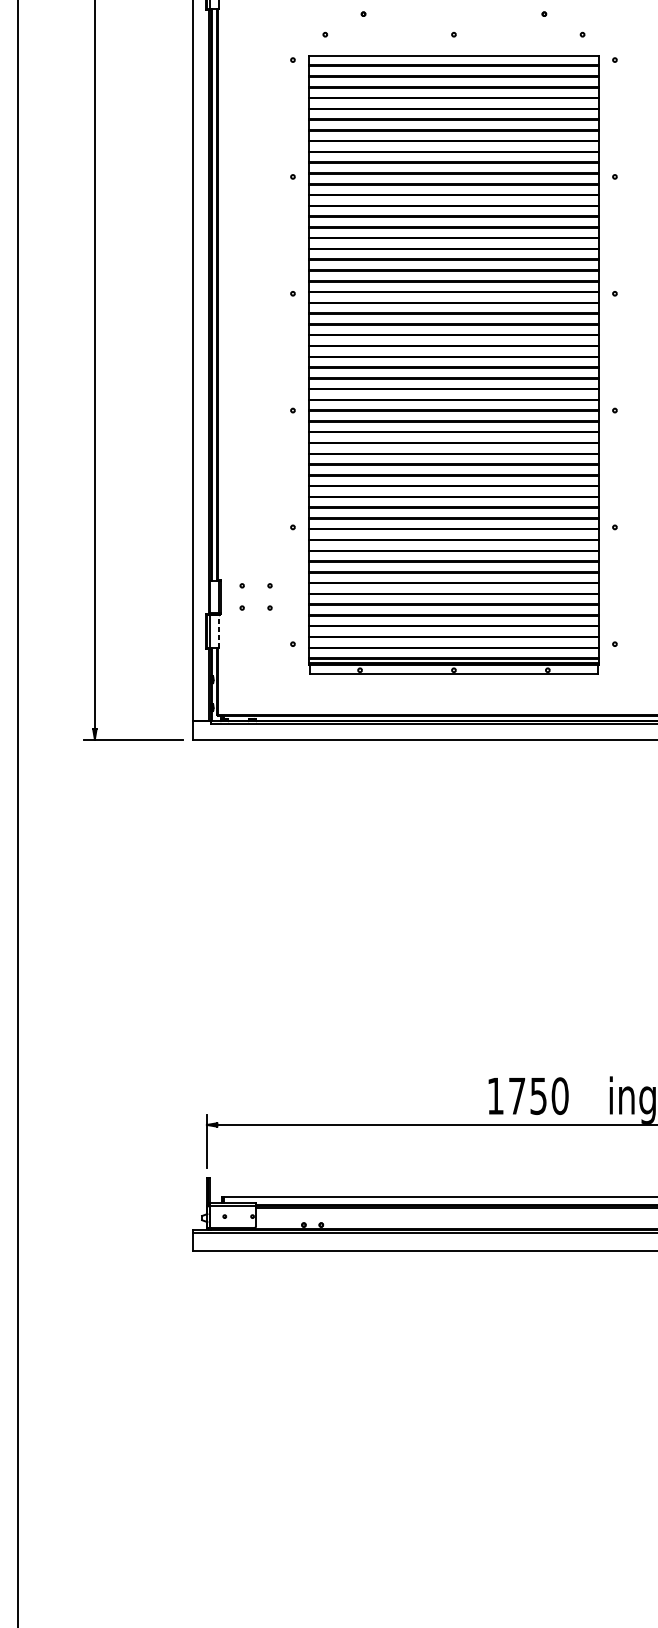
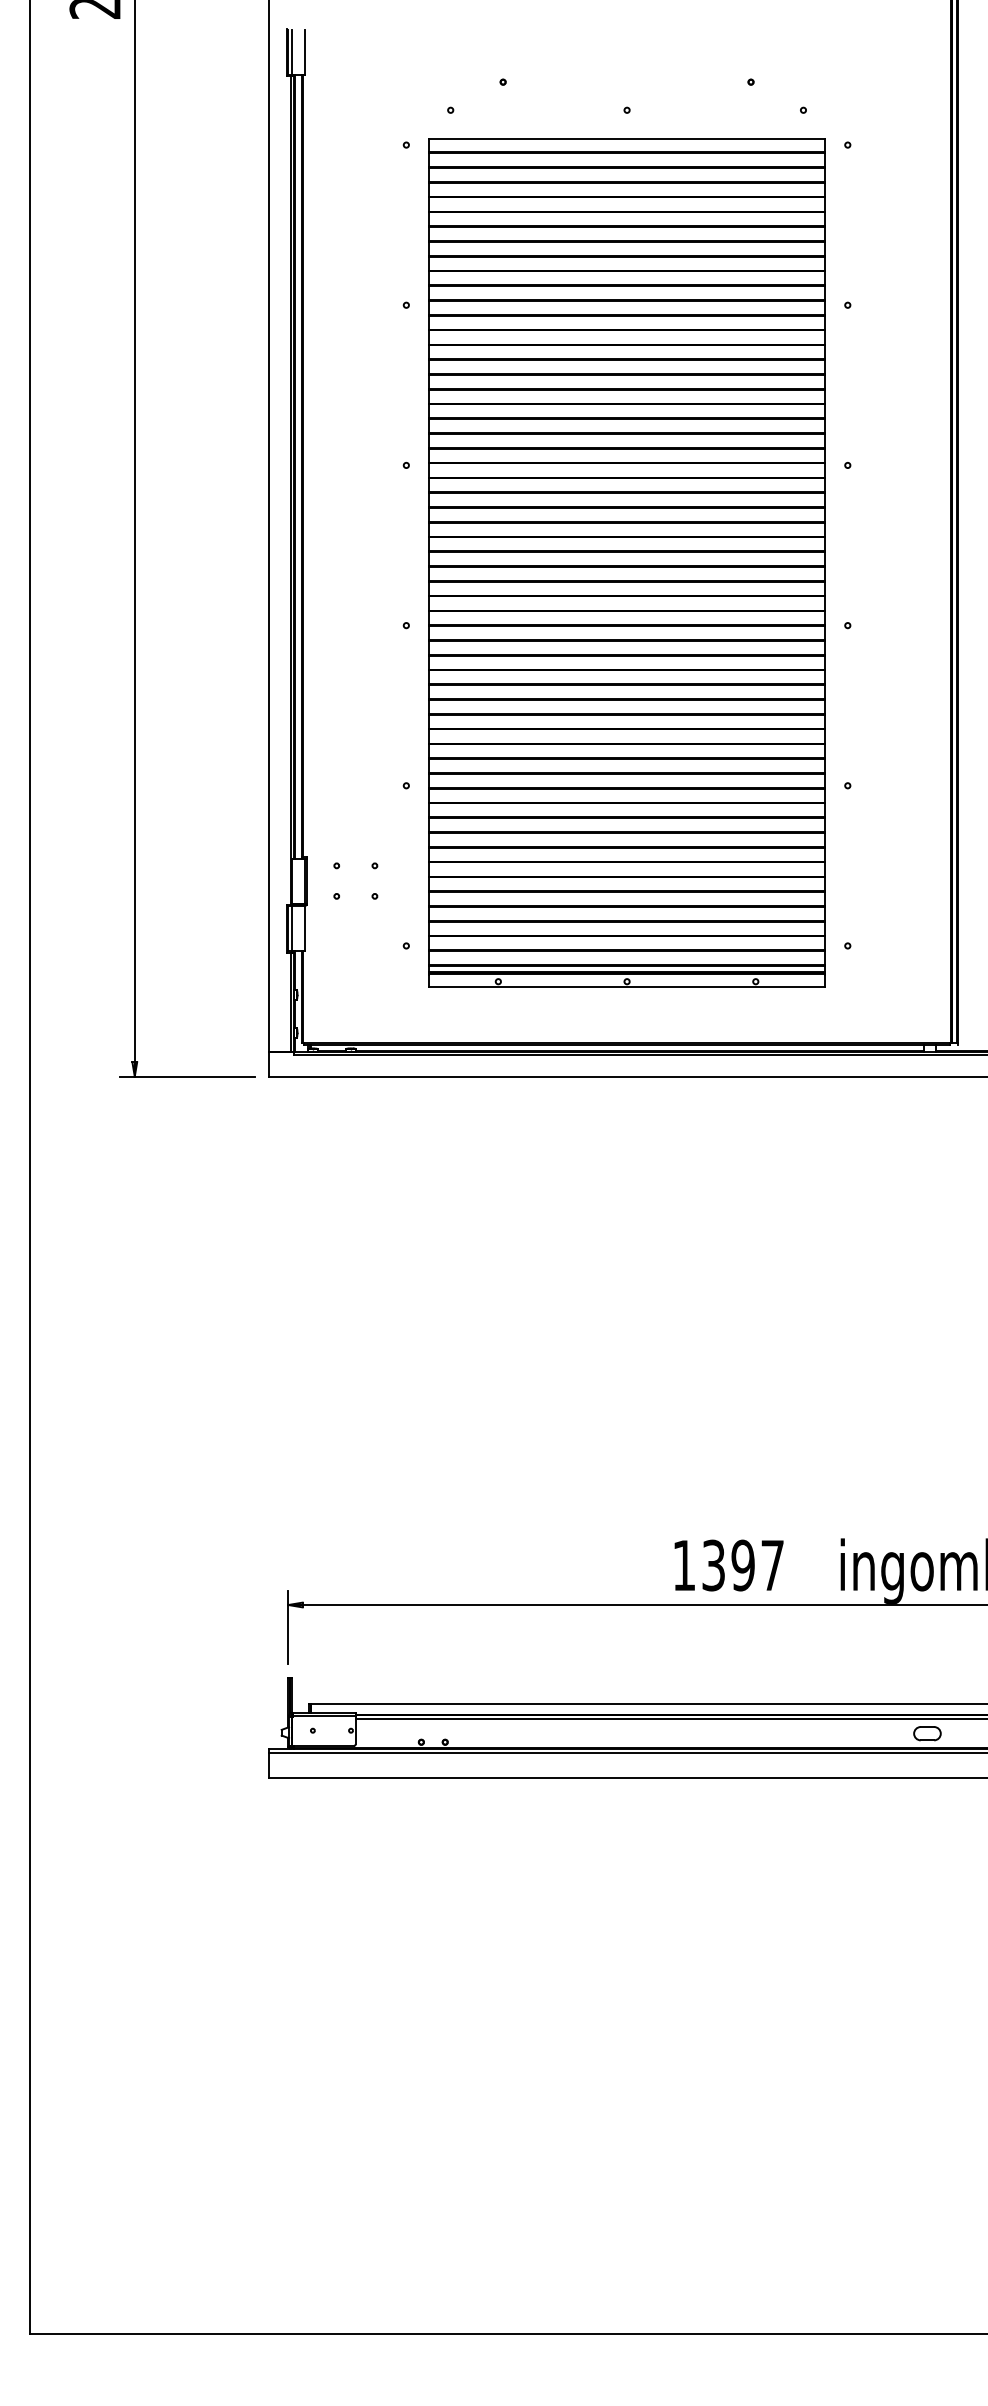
line: (219, 631) -> (305, 928), dashed -> solid
text: (538, 1096) -> (743, 1565), 1750 -> 1397

